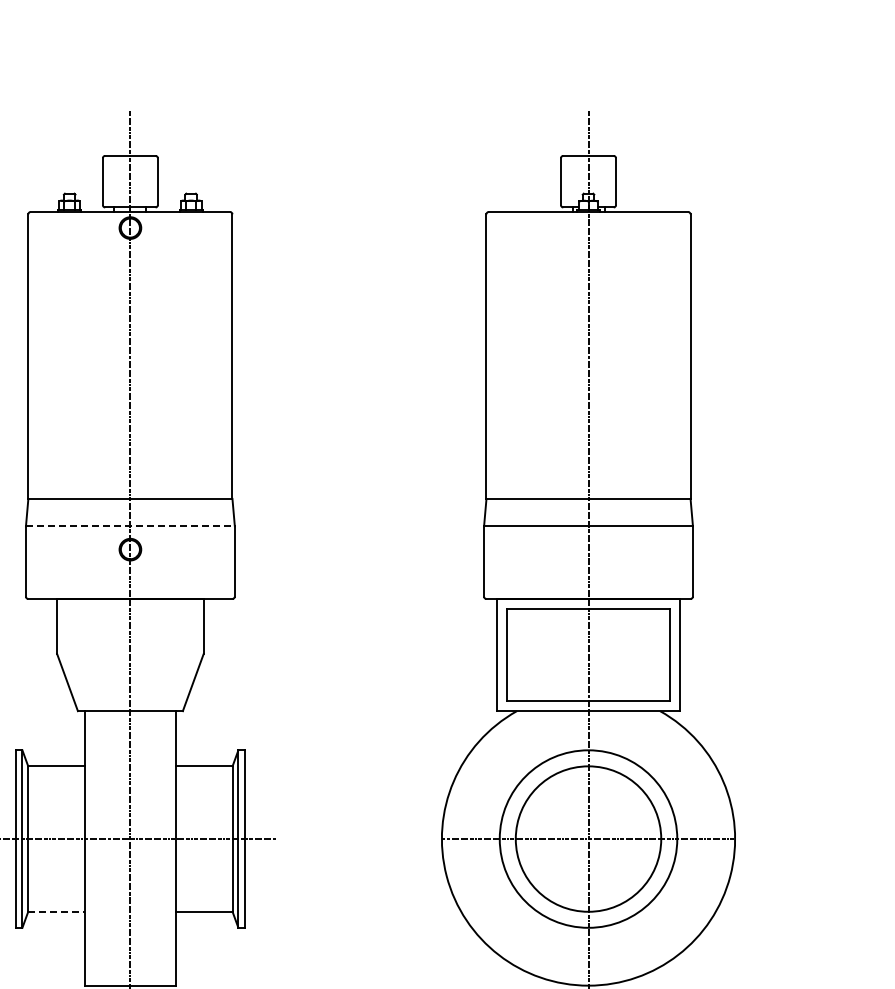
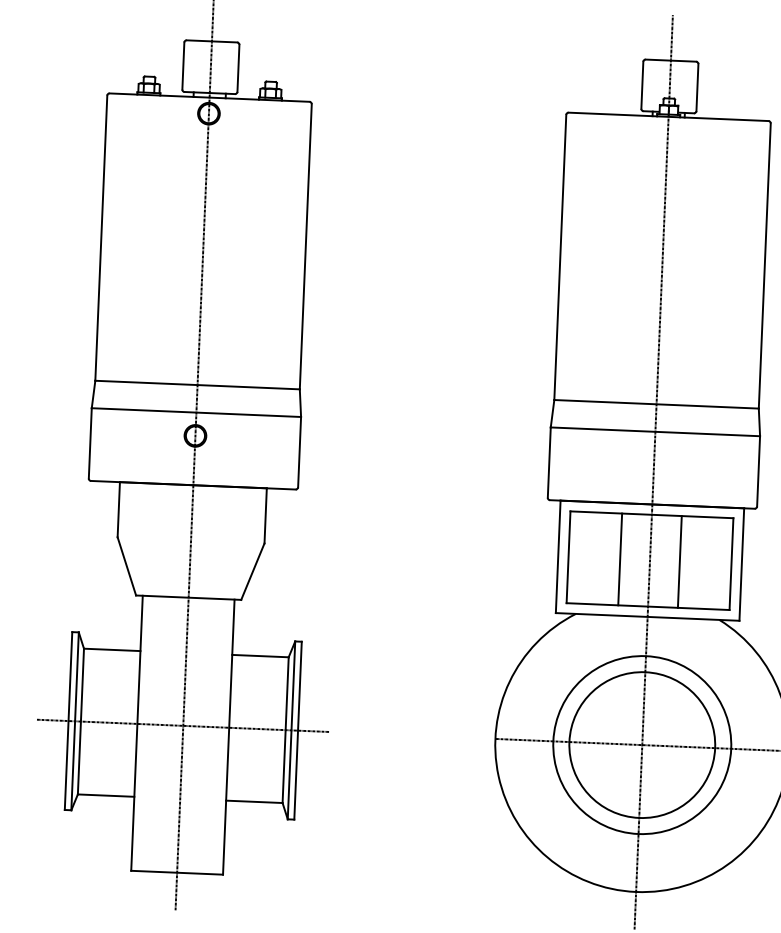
line: (130, 526) -> (196, 412), dashed -> solid
line: (558, 654) -> (619, 558), added
line: (618, 654) -> (680, 561), added
line: (56, 911) -> (106, 795), dashed -> solid

